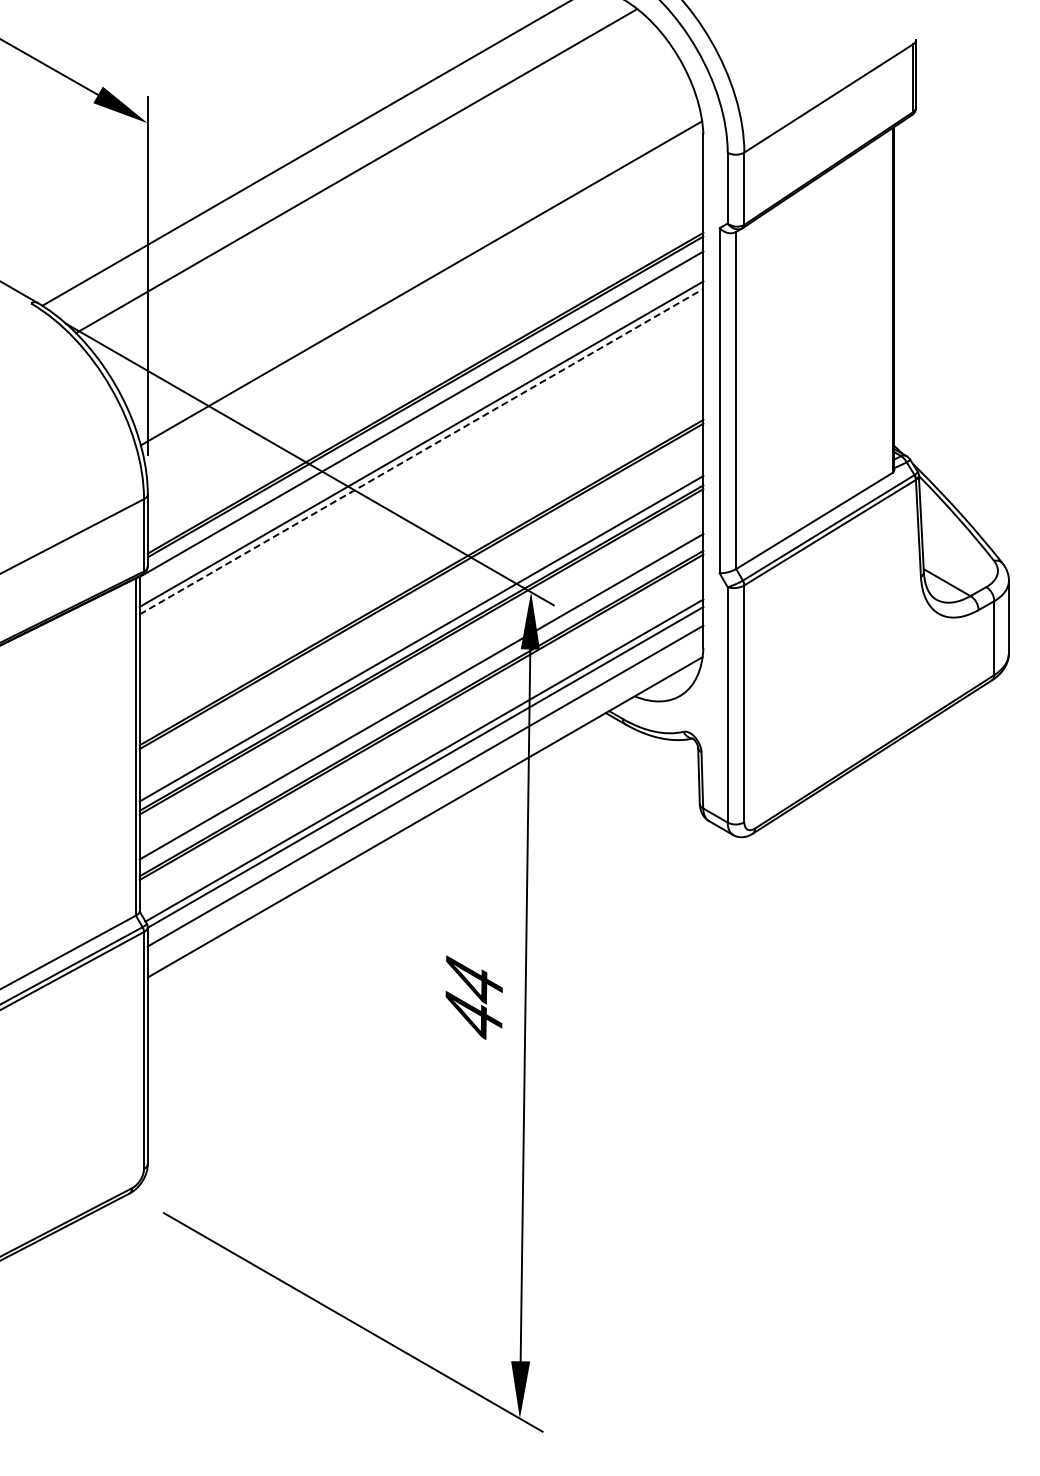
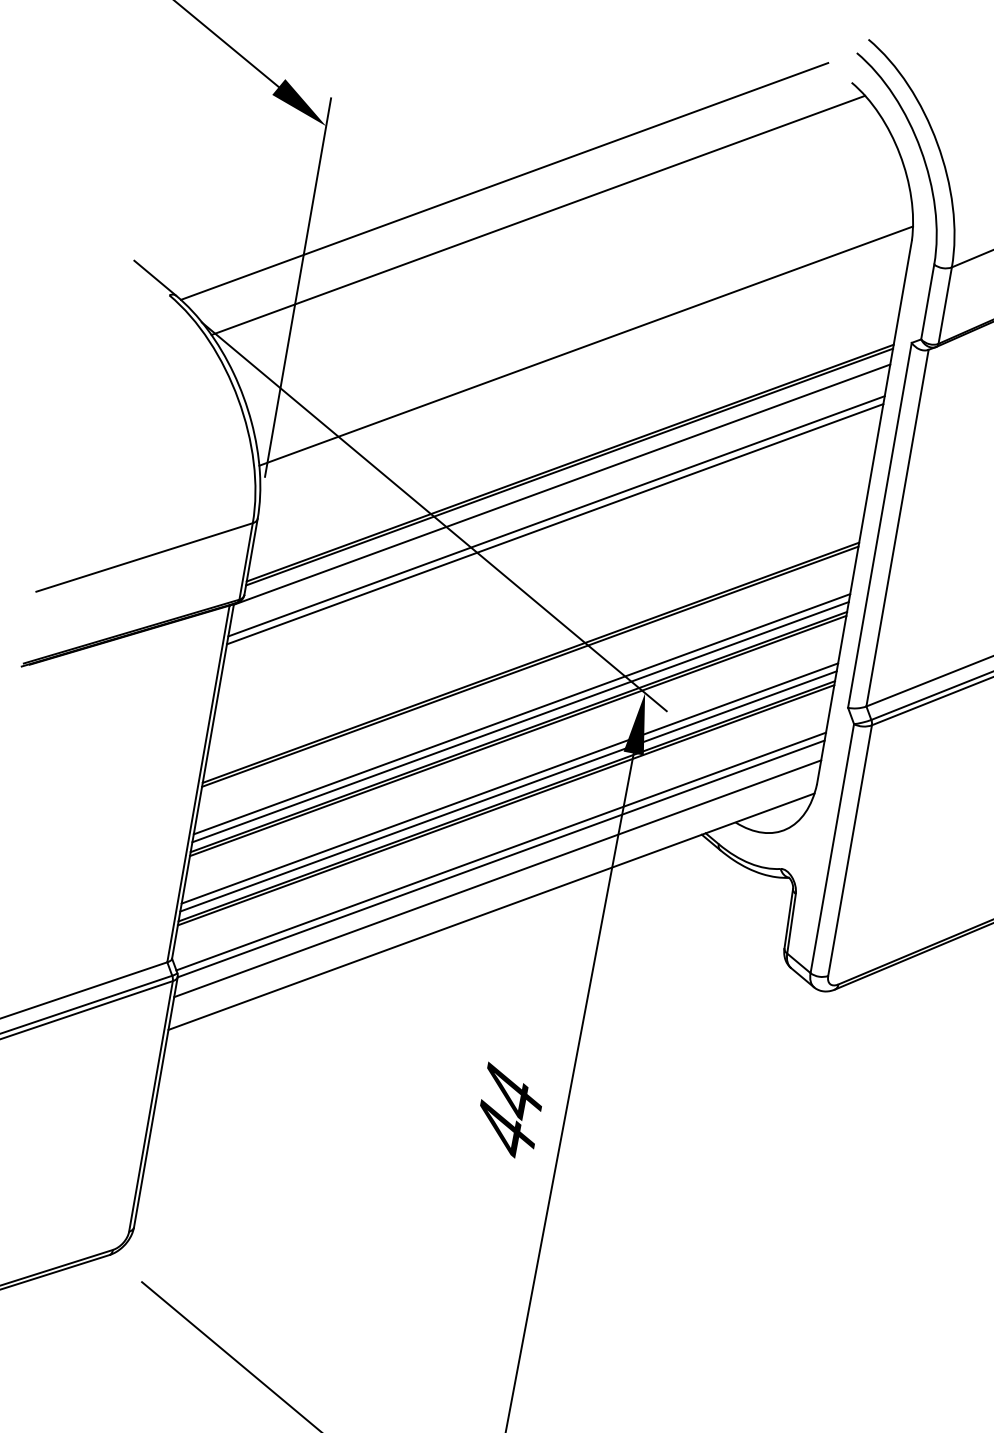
line: (421, 451) -> (555, 524), dashed -> solid
line: (421, 631) -> (521, 714), added
line: (421, 703) -> (508, 790), added

